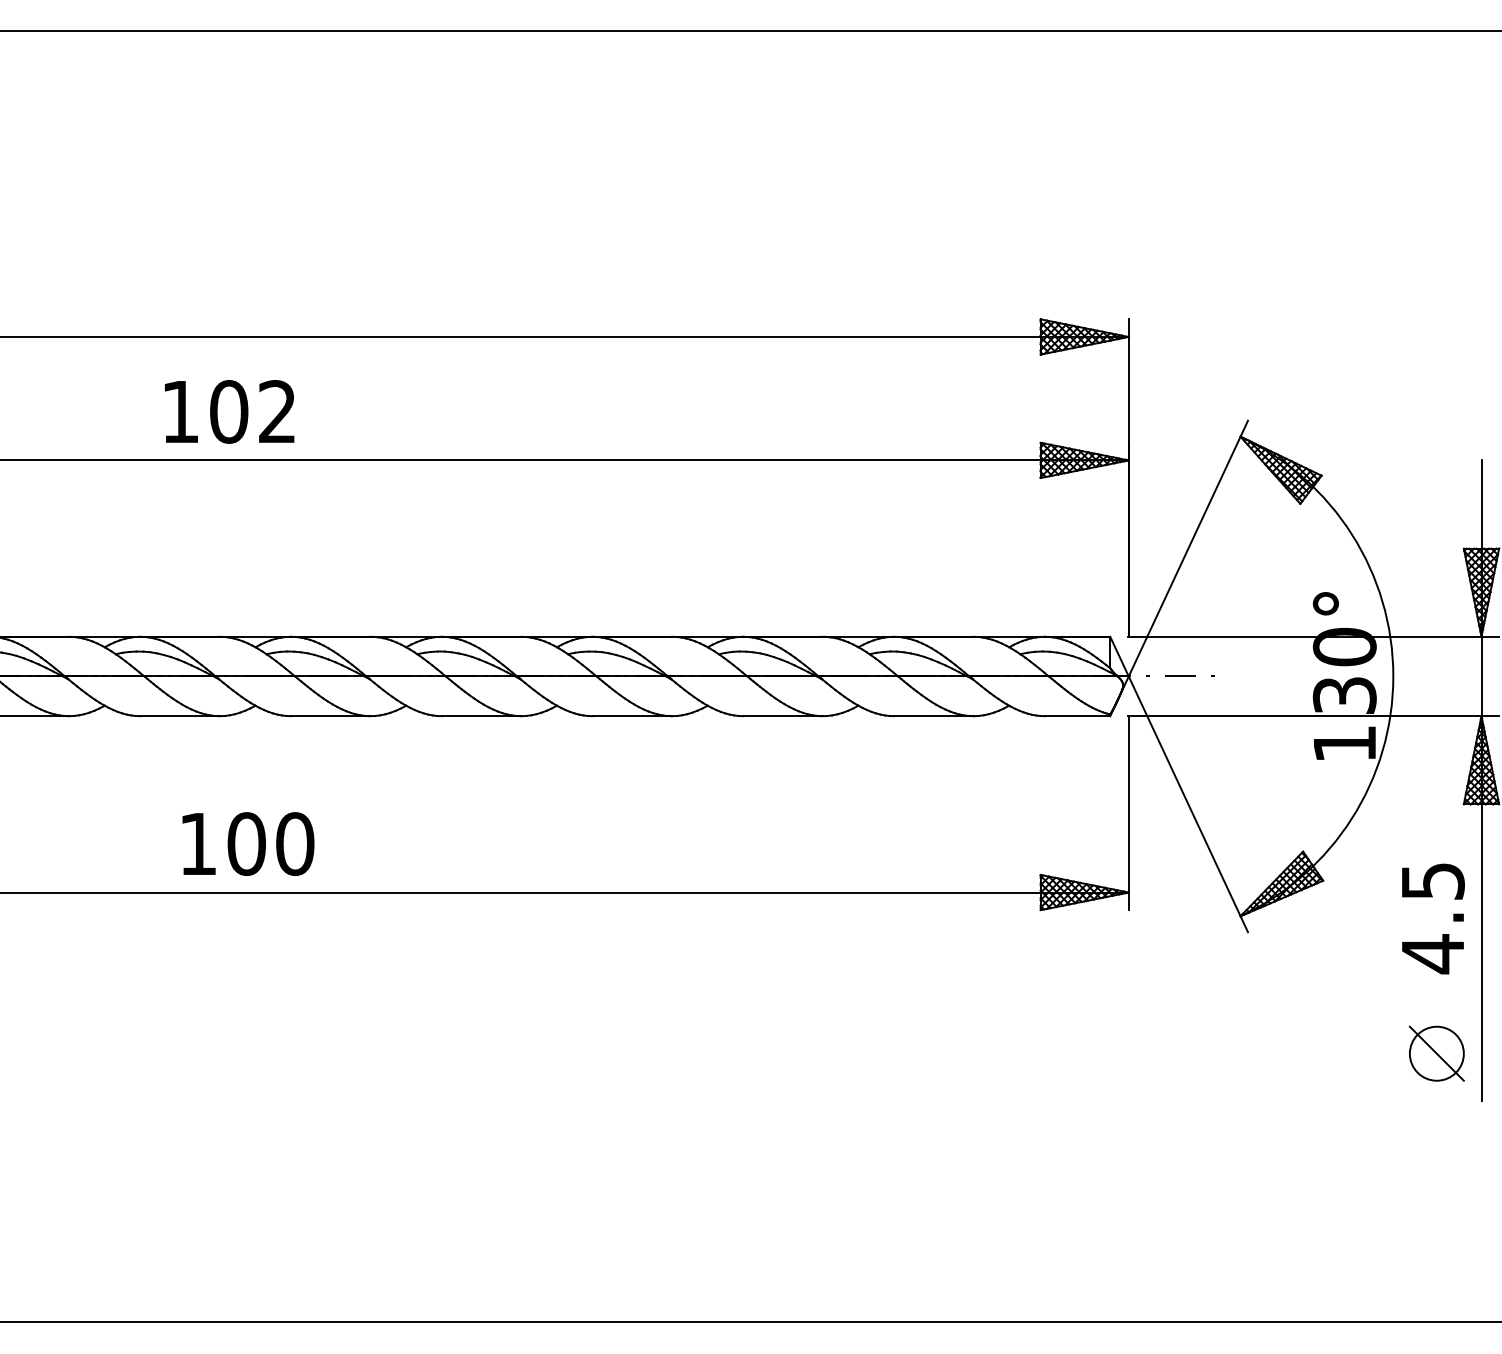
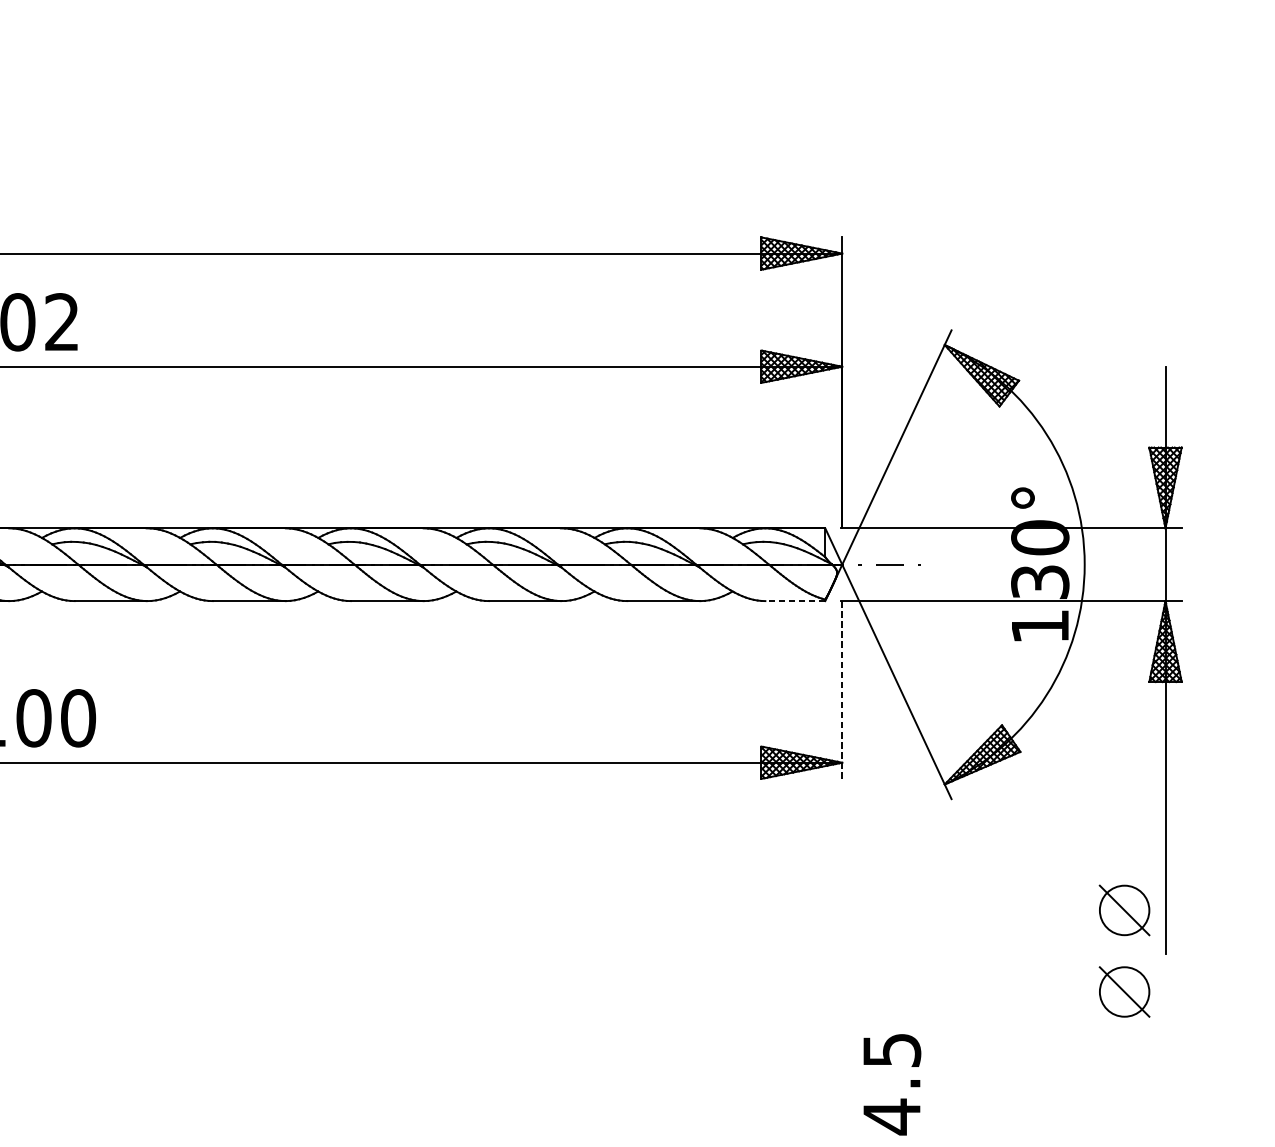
line: (1077, 716) -> (795, 601), solid -> dashed
line: (1128, 812) -> (842, 689), solid -> dashed
text: (1433, 918) -> (892, 1084), moved
part: (1436, 1142) -> (1124, 991), added

